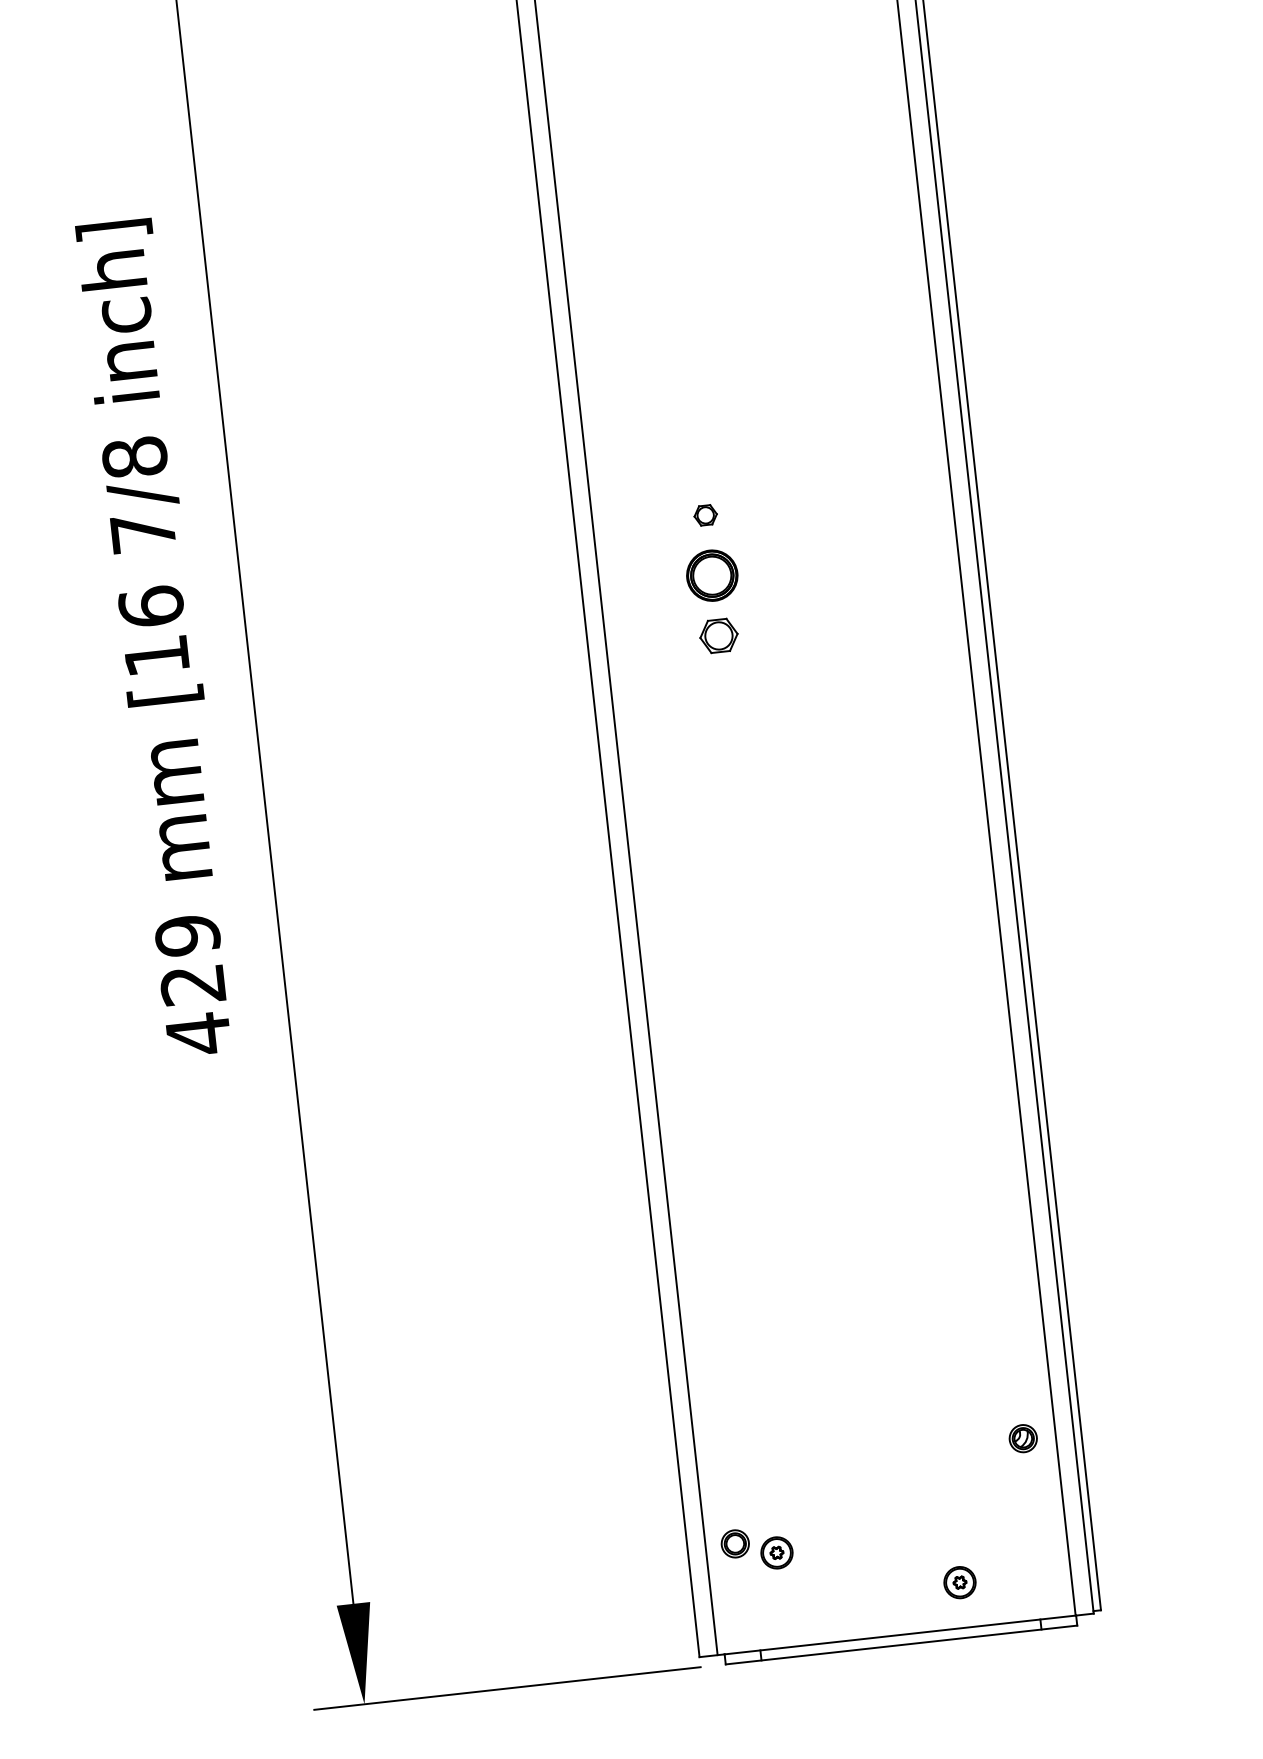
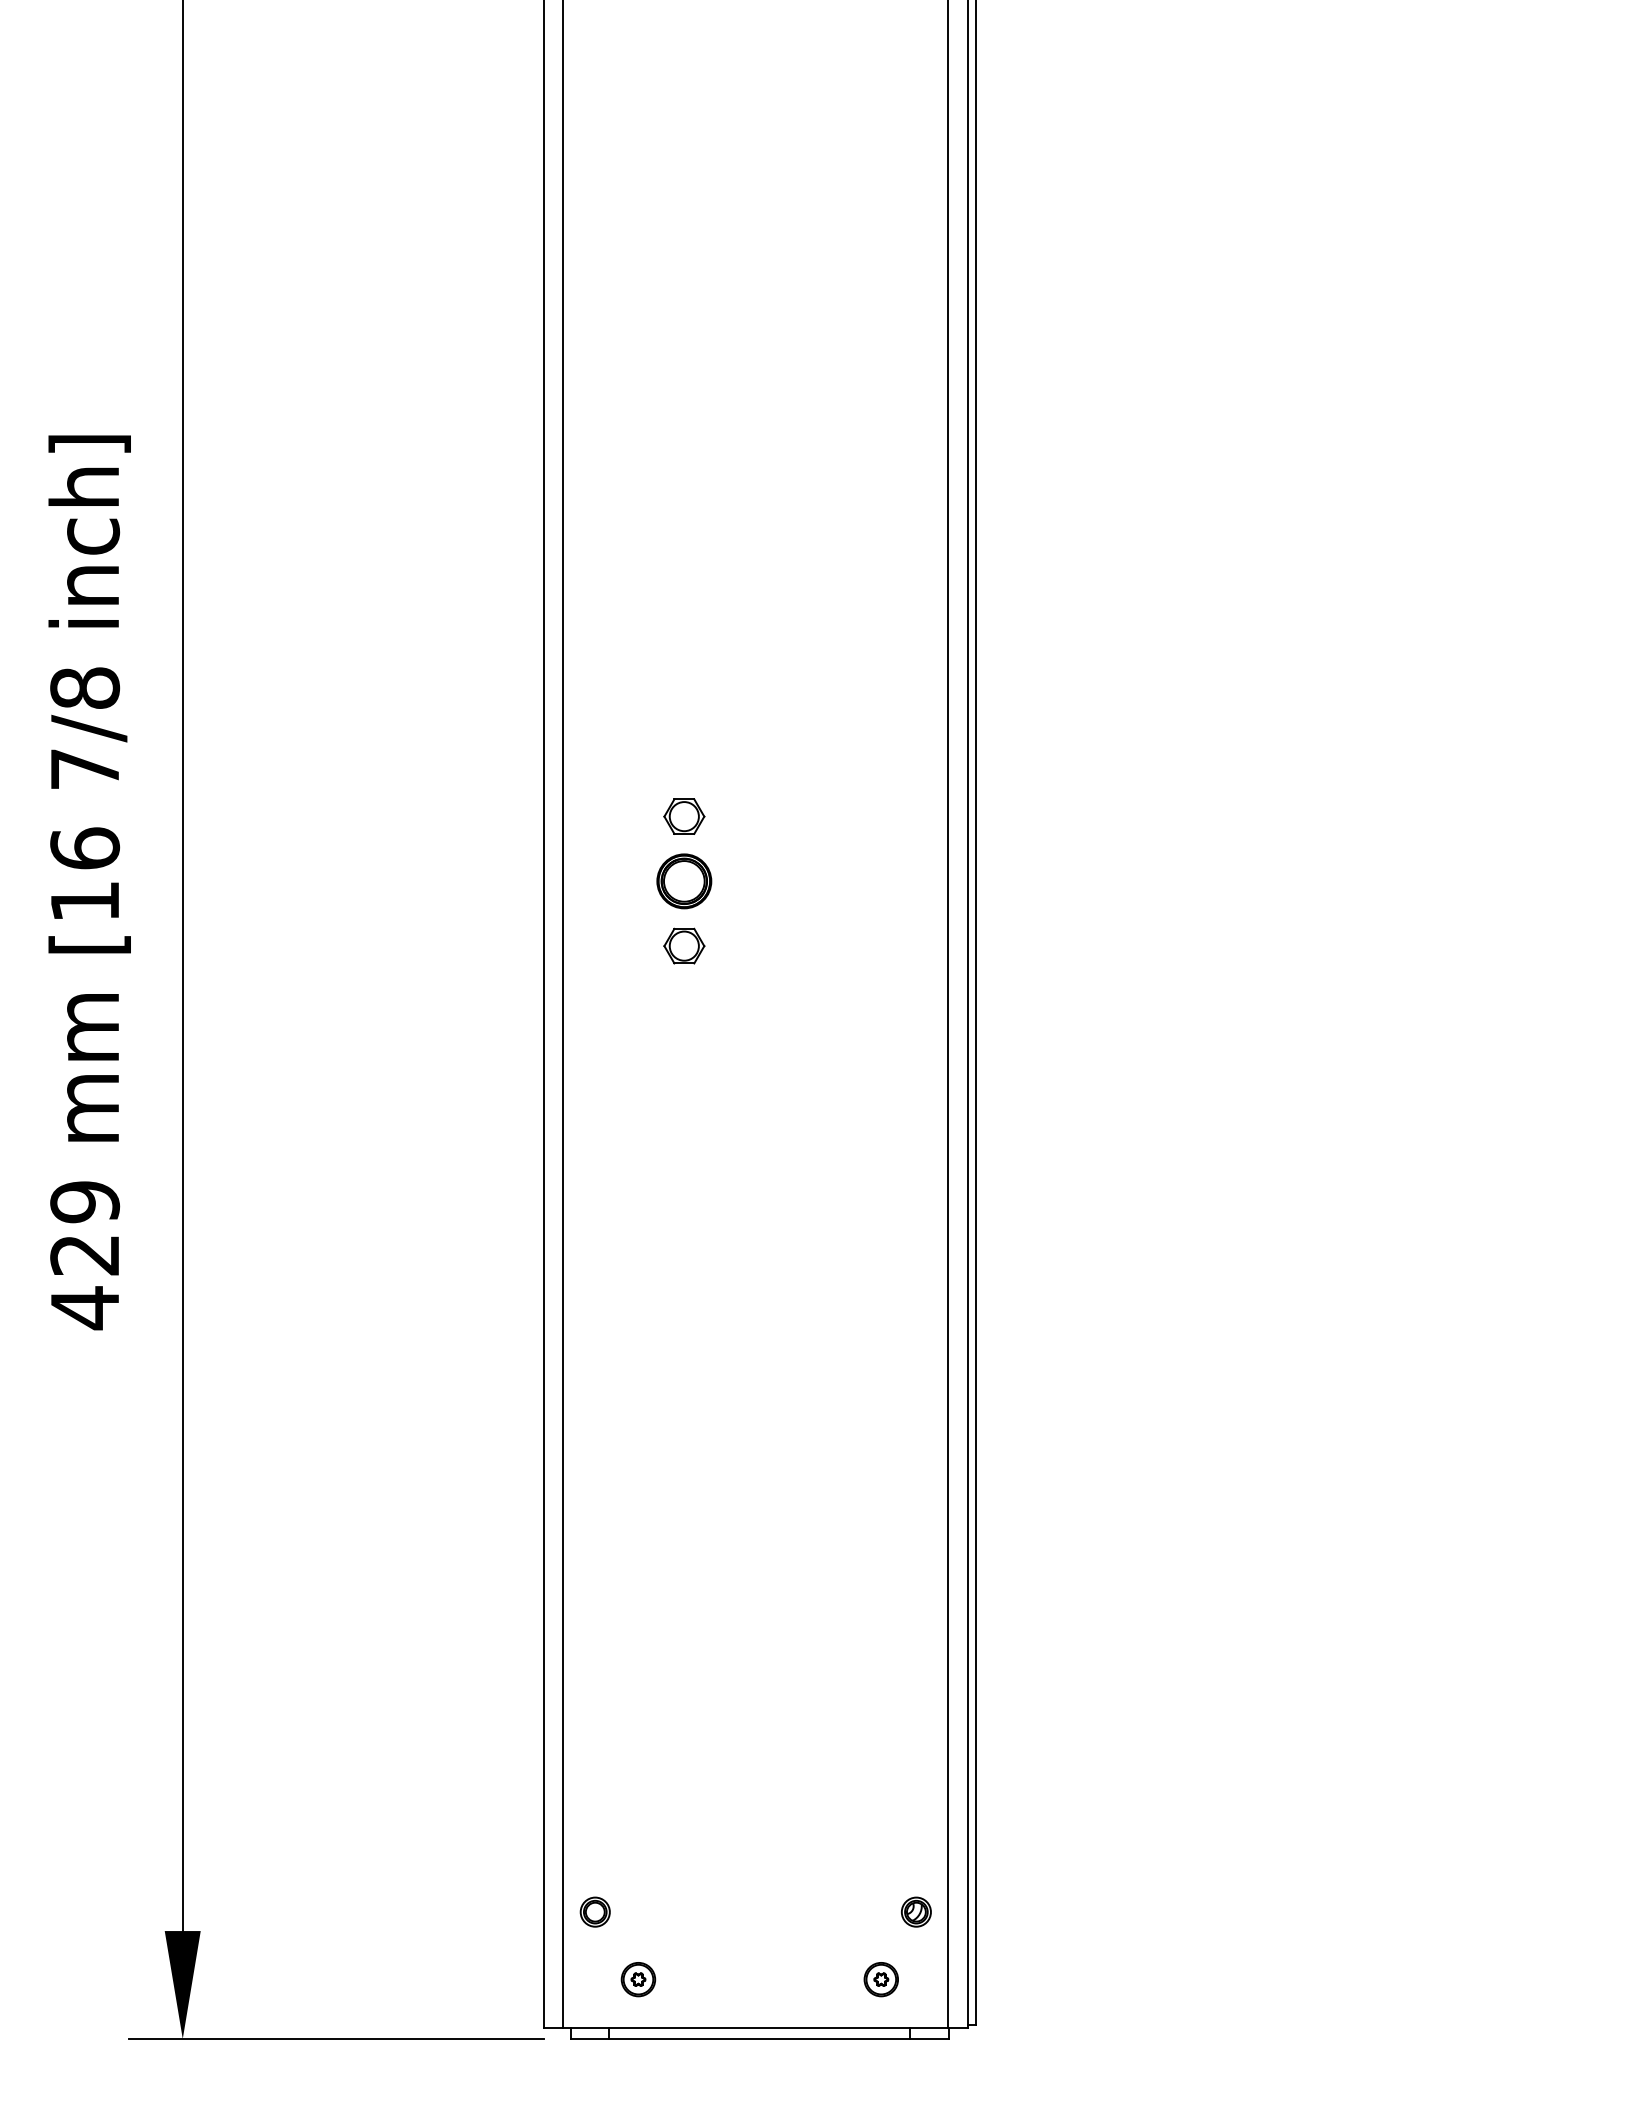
part: (705, 515) -> (684, 816), size x1.67
part: (1023, 1438) -> (916, 1911), moved
part: (777, 1552) -> (638, 1979), moved
part: (959, 1582) -> (880, 1979), moved

